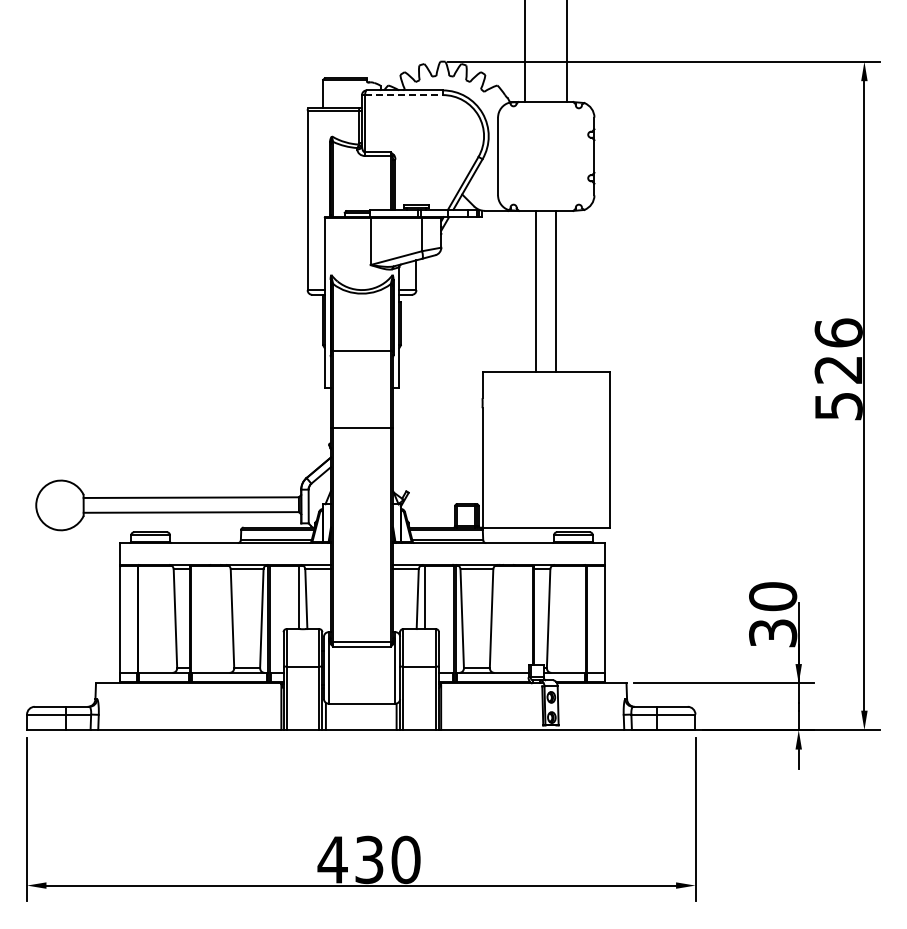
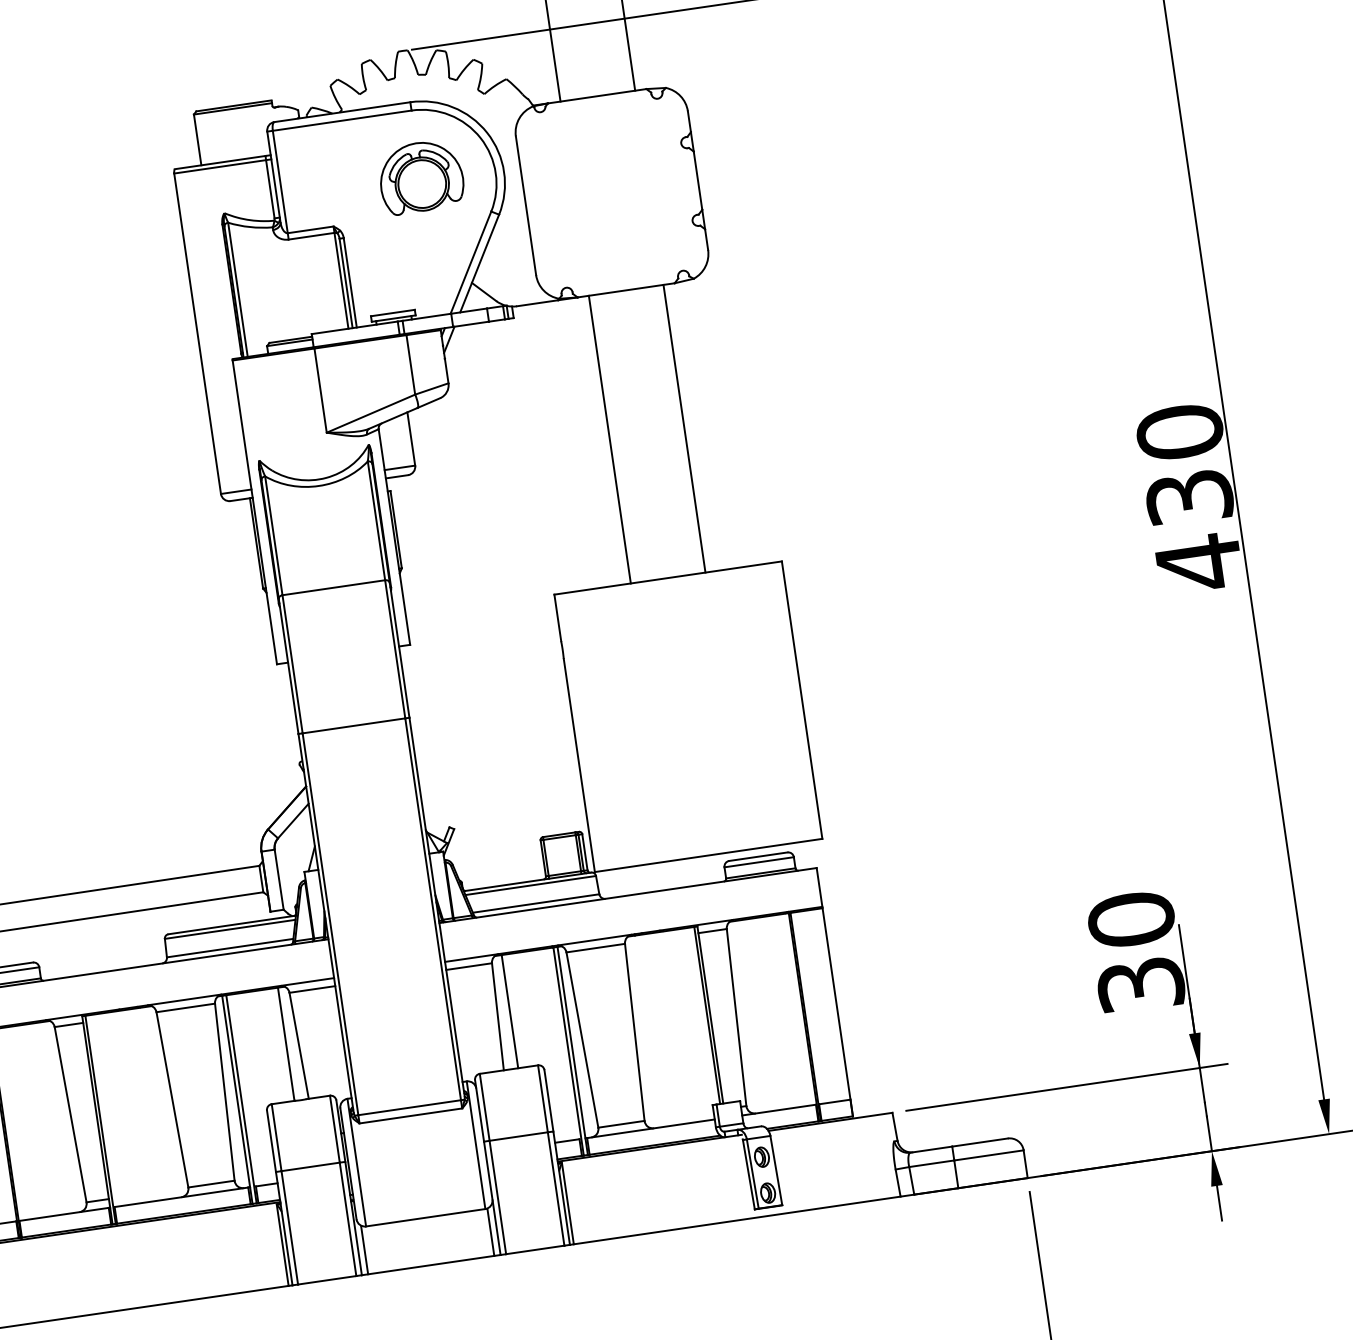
line: (404, 95) -> (343, 121), dashed -> solid
part: (442, 132) -> (420, 177), added
line: (536, 291) -> (685, 428), moved
line: (556, 291) -> (610, 439), moved
text: (838, 369) -> (1189, 497), 526 -> 430

